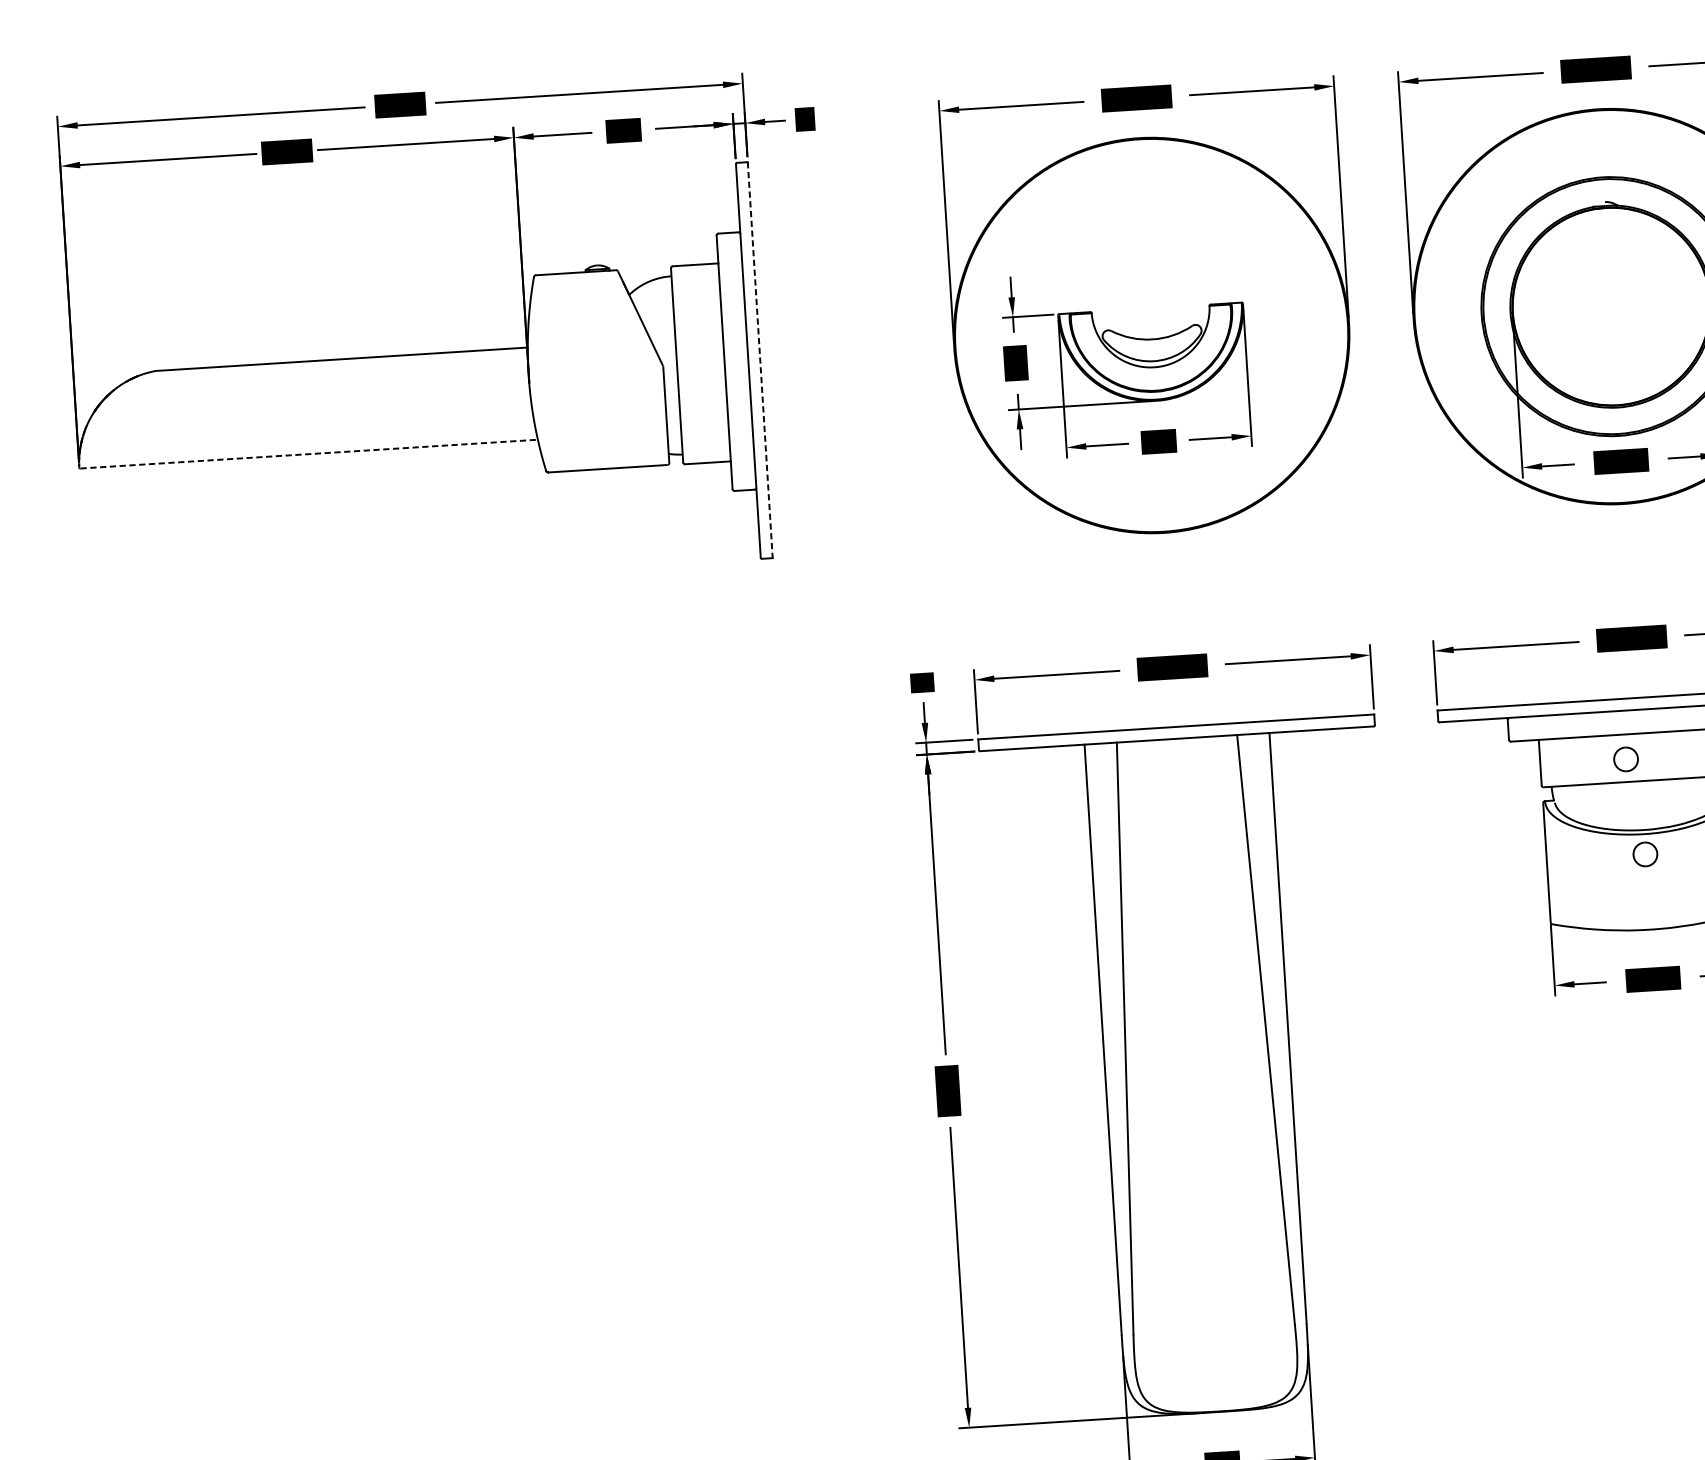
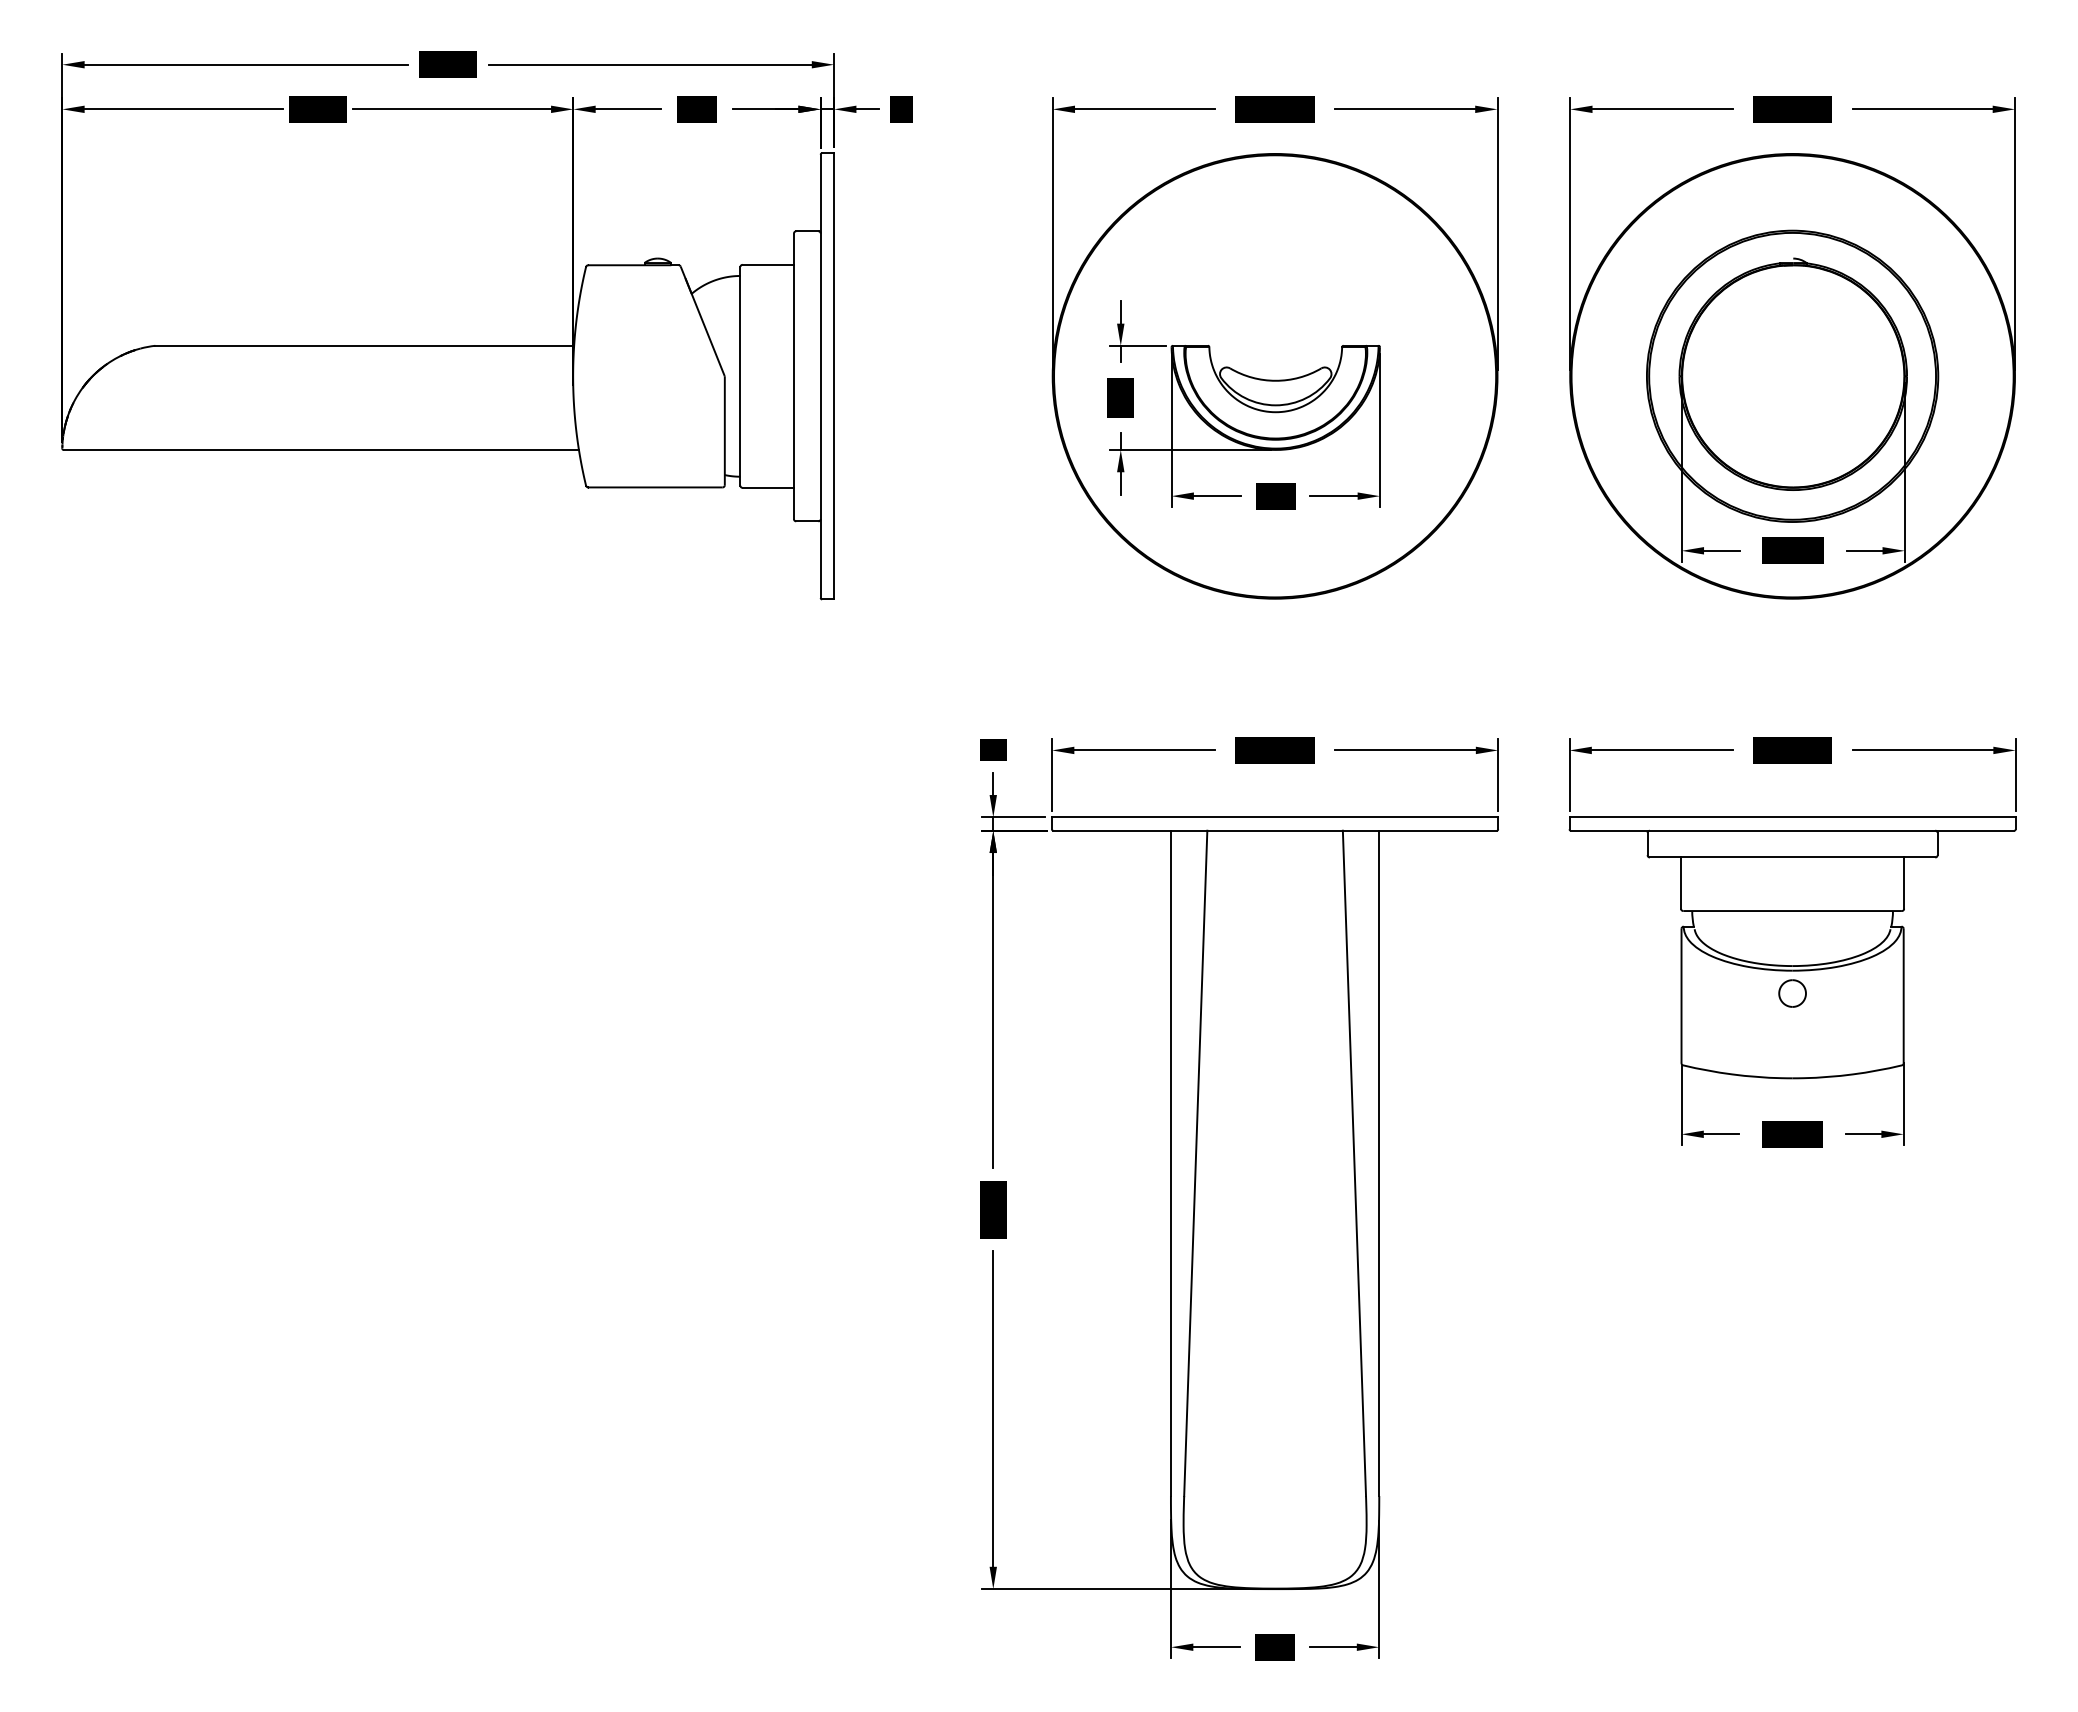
line: (760, 360) -> (834, 376), dashed -> solid
line: (309, 453) -> (321, 449), dashed -> solid
part: (1625, 759) -> (1777, 885), removed

